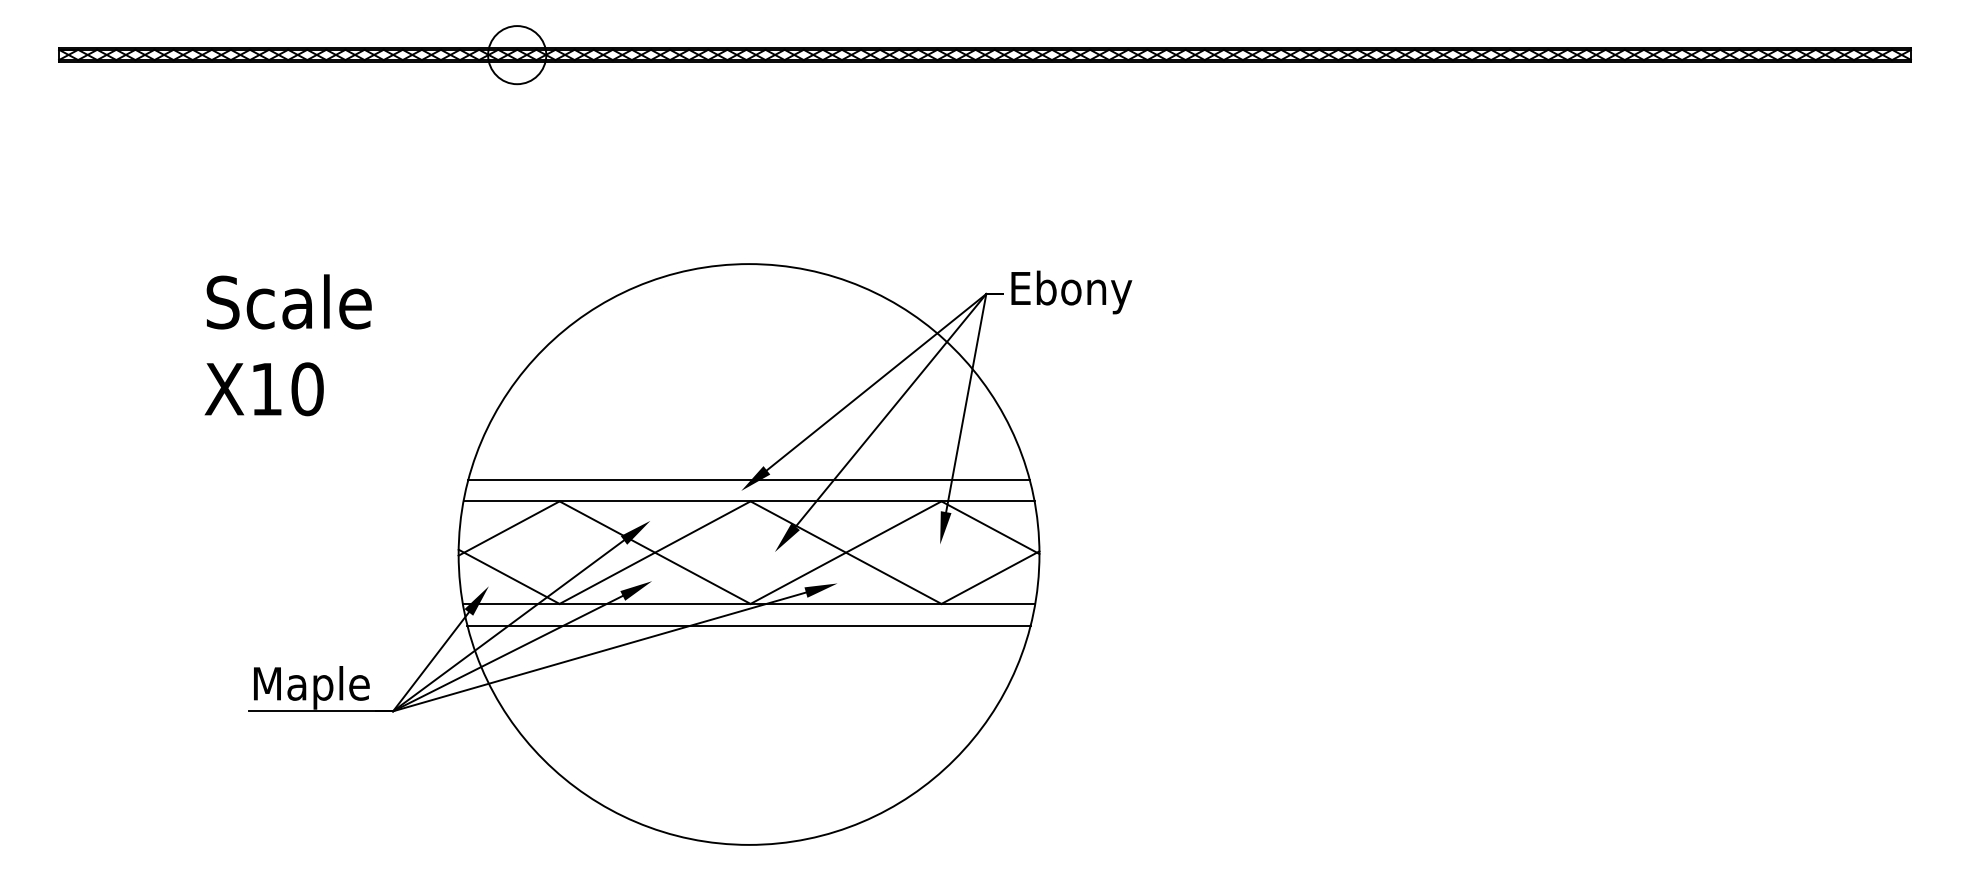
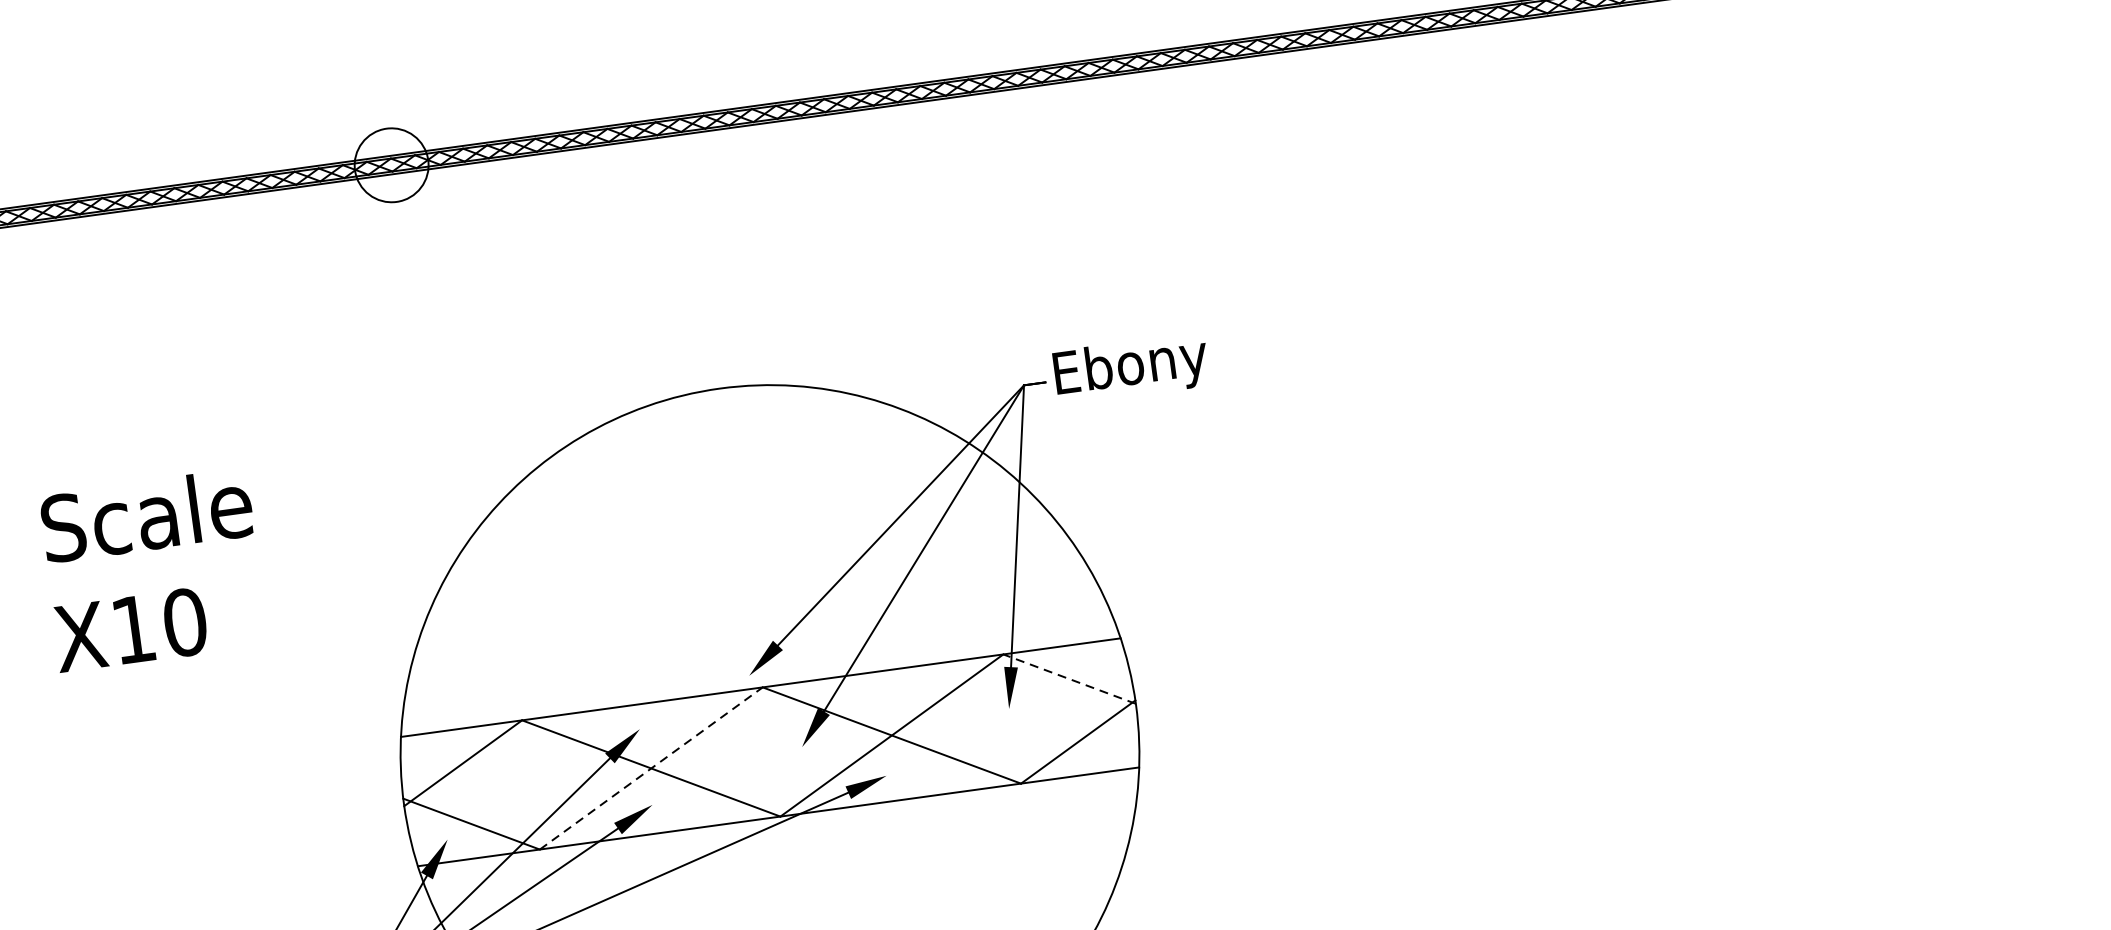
line: (748, 479) -> (756, 660), removed
line: (990, 527) -> (1069, 678), solid -> dashed
line: (655, 552) -> (651, 768), solid -> dashed
line: (748, 625) -> (781, 844), removed

